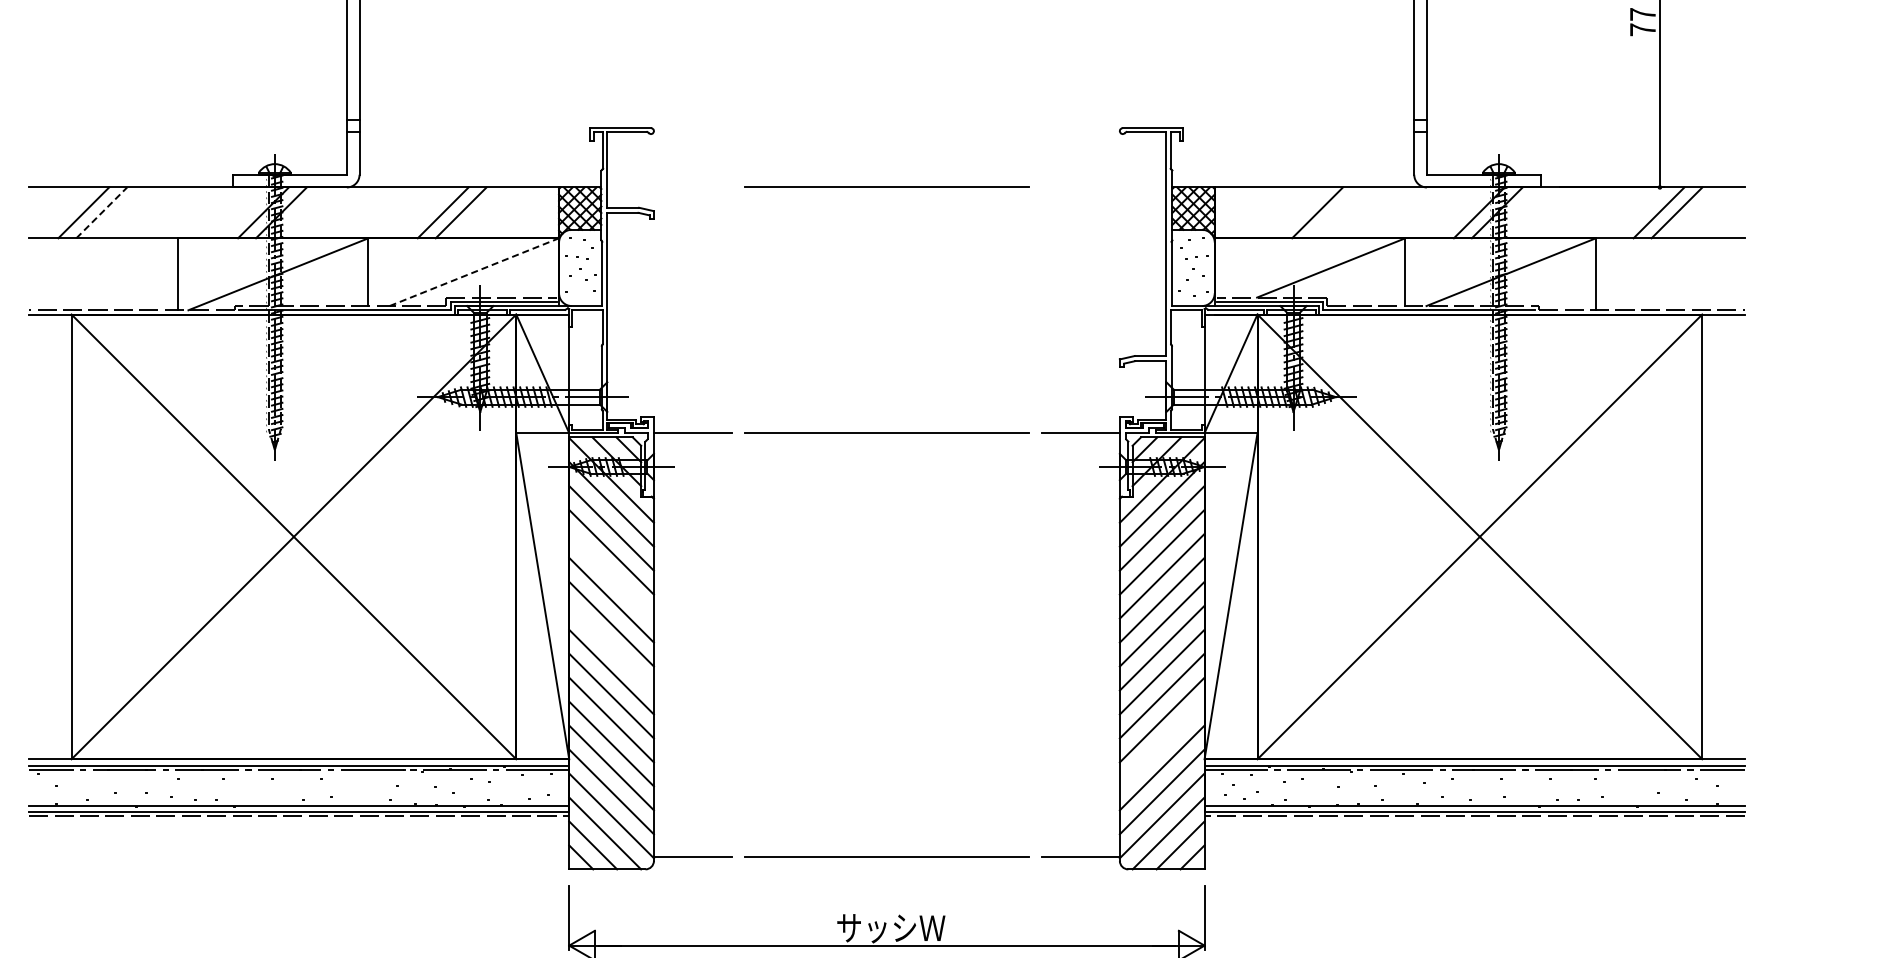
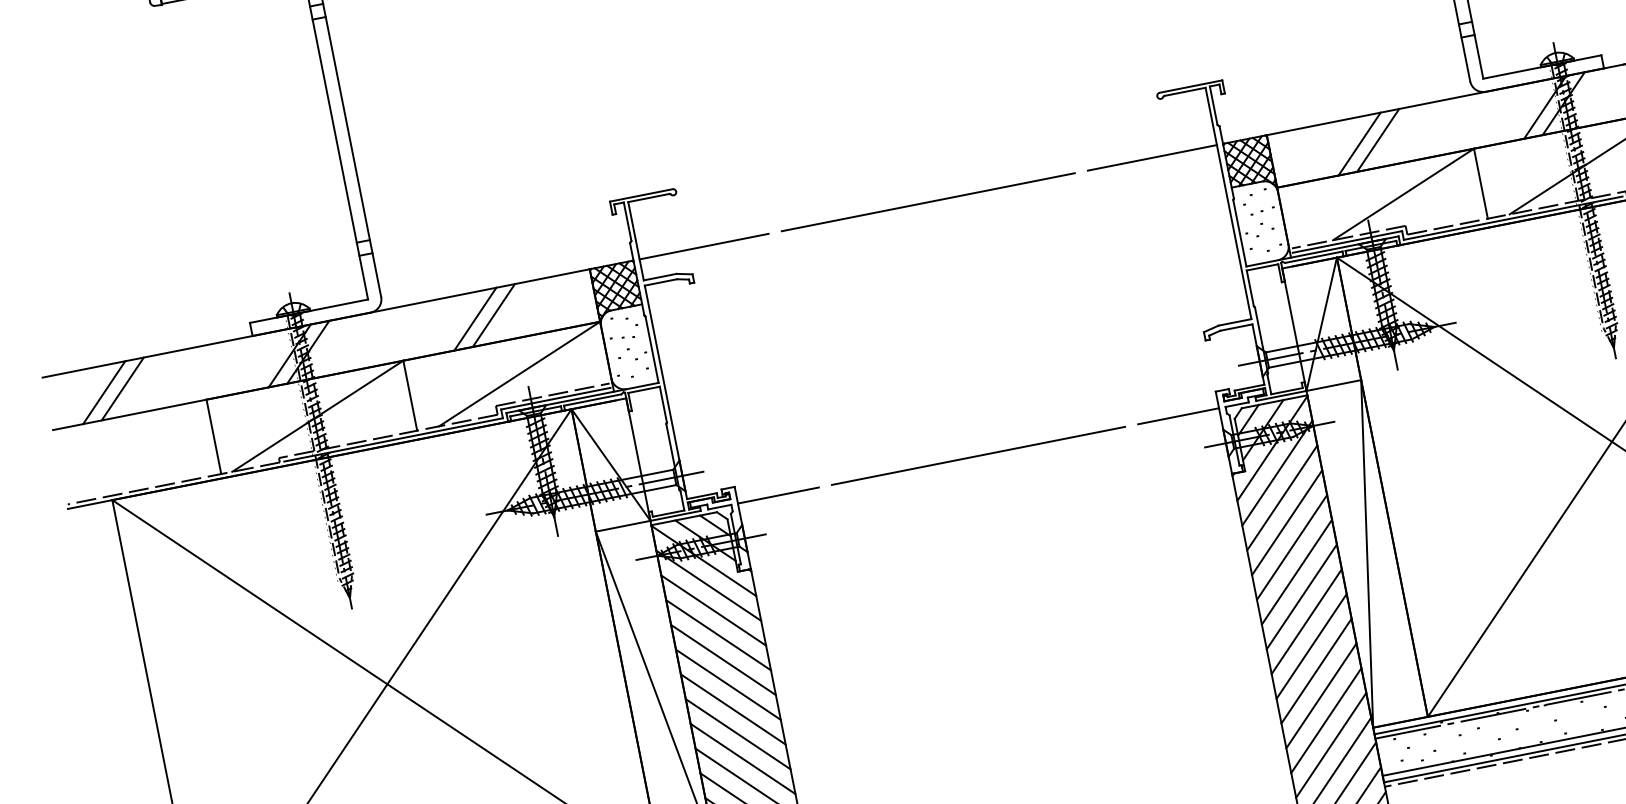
line: (669, 187) -> (703, 246), added
line: (1103, 187) -> (1151, 157), added
line: (101, 212) -> (122, 388), dashed -> solid
line: (1299, 212) -> (1359, 143), added
line: (474, 271) -> (519, 373), dashed -> solid
line: (611, 575) -> (723, 659), added
line: (611, 647) -> (737, 733), added
line: (1161, 743) -> (1325, 720), added

